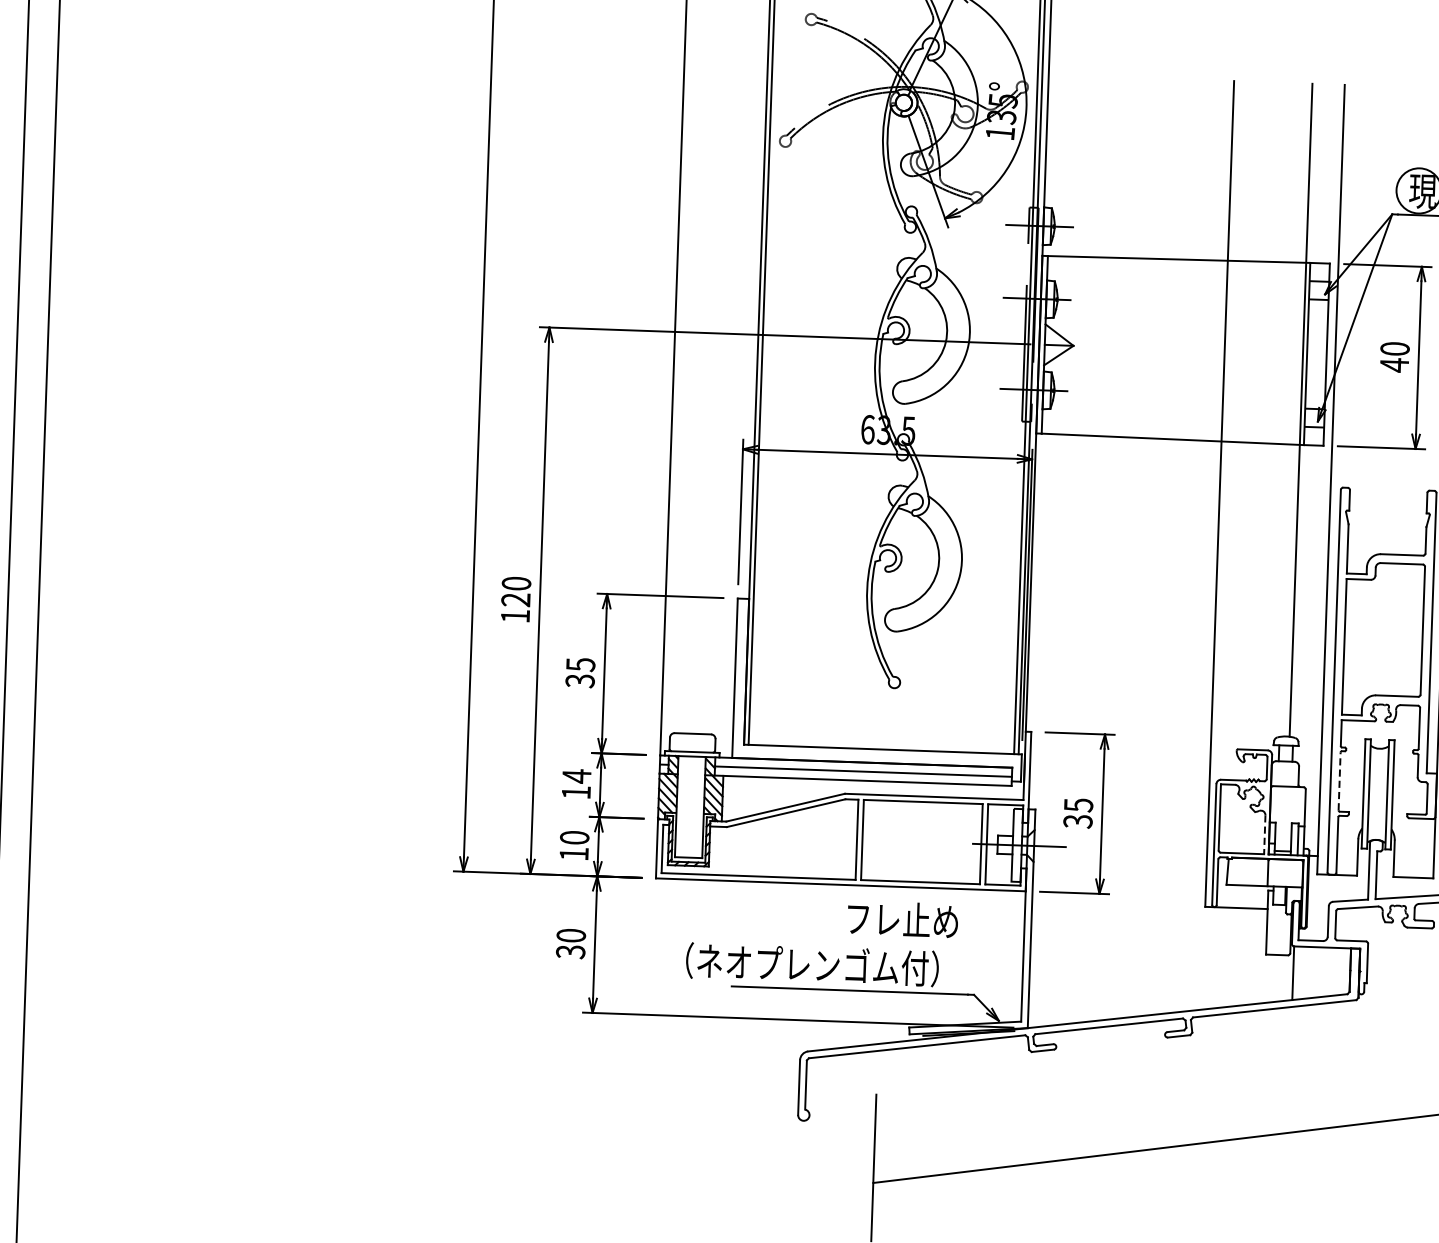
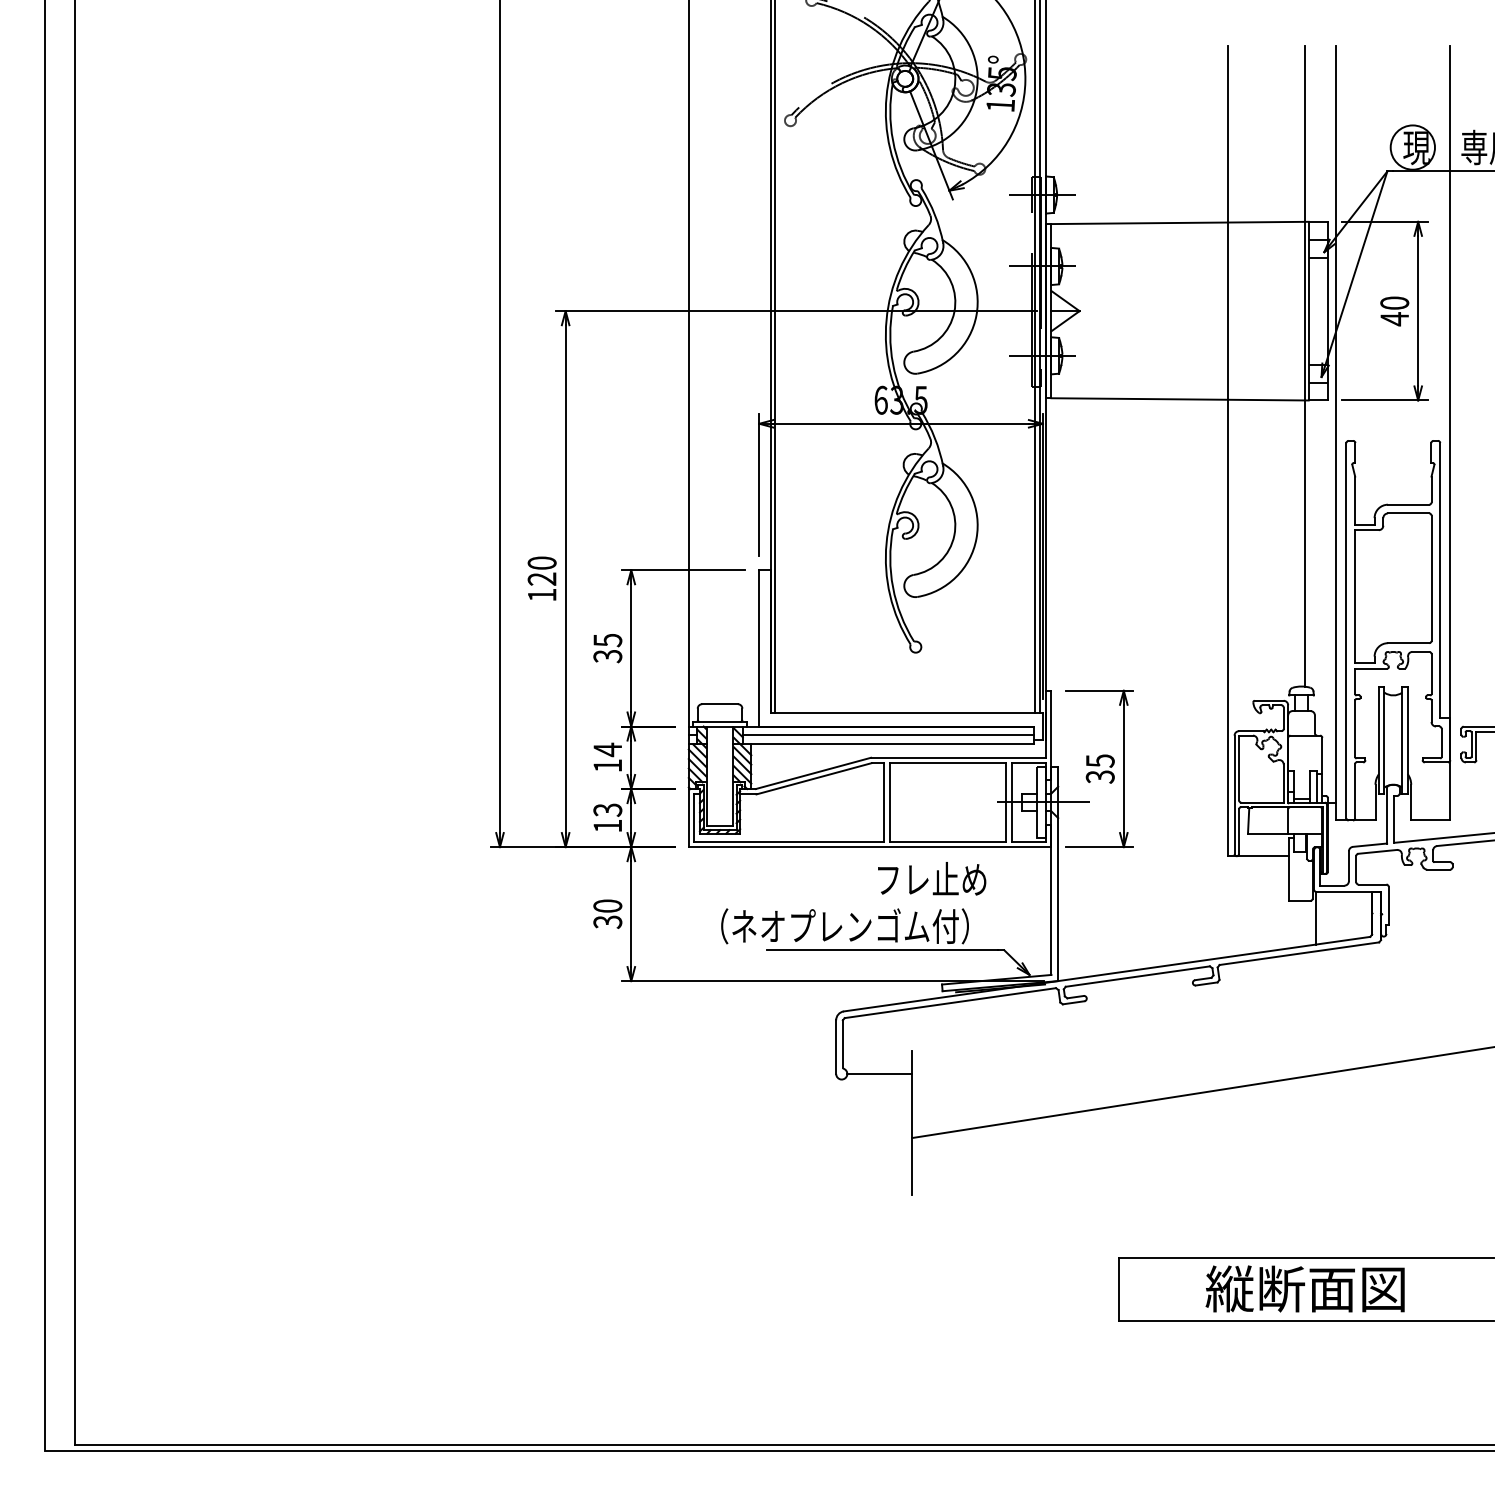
line: (1339, 781) -> (1355, 728), dashed -> solid
line: (1264, 835) -> (1283, 784), dashed -> solid
text: (574, 837) -> (607, 809), 10 -> 13
line: (842, 1115) -> (879, 1073), added

